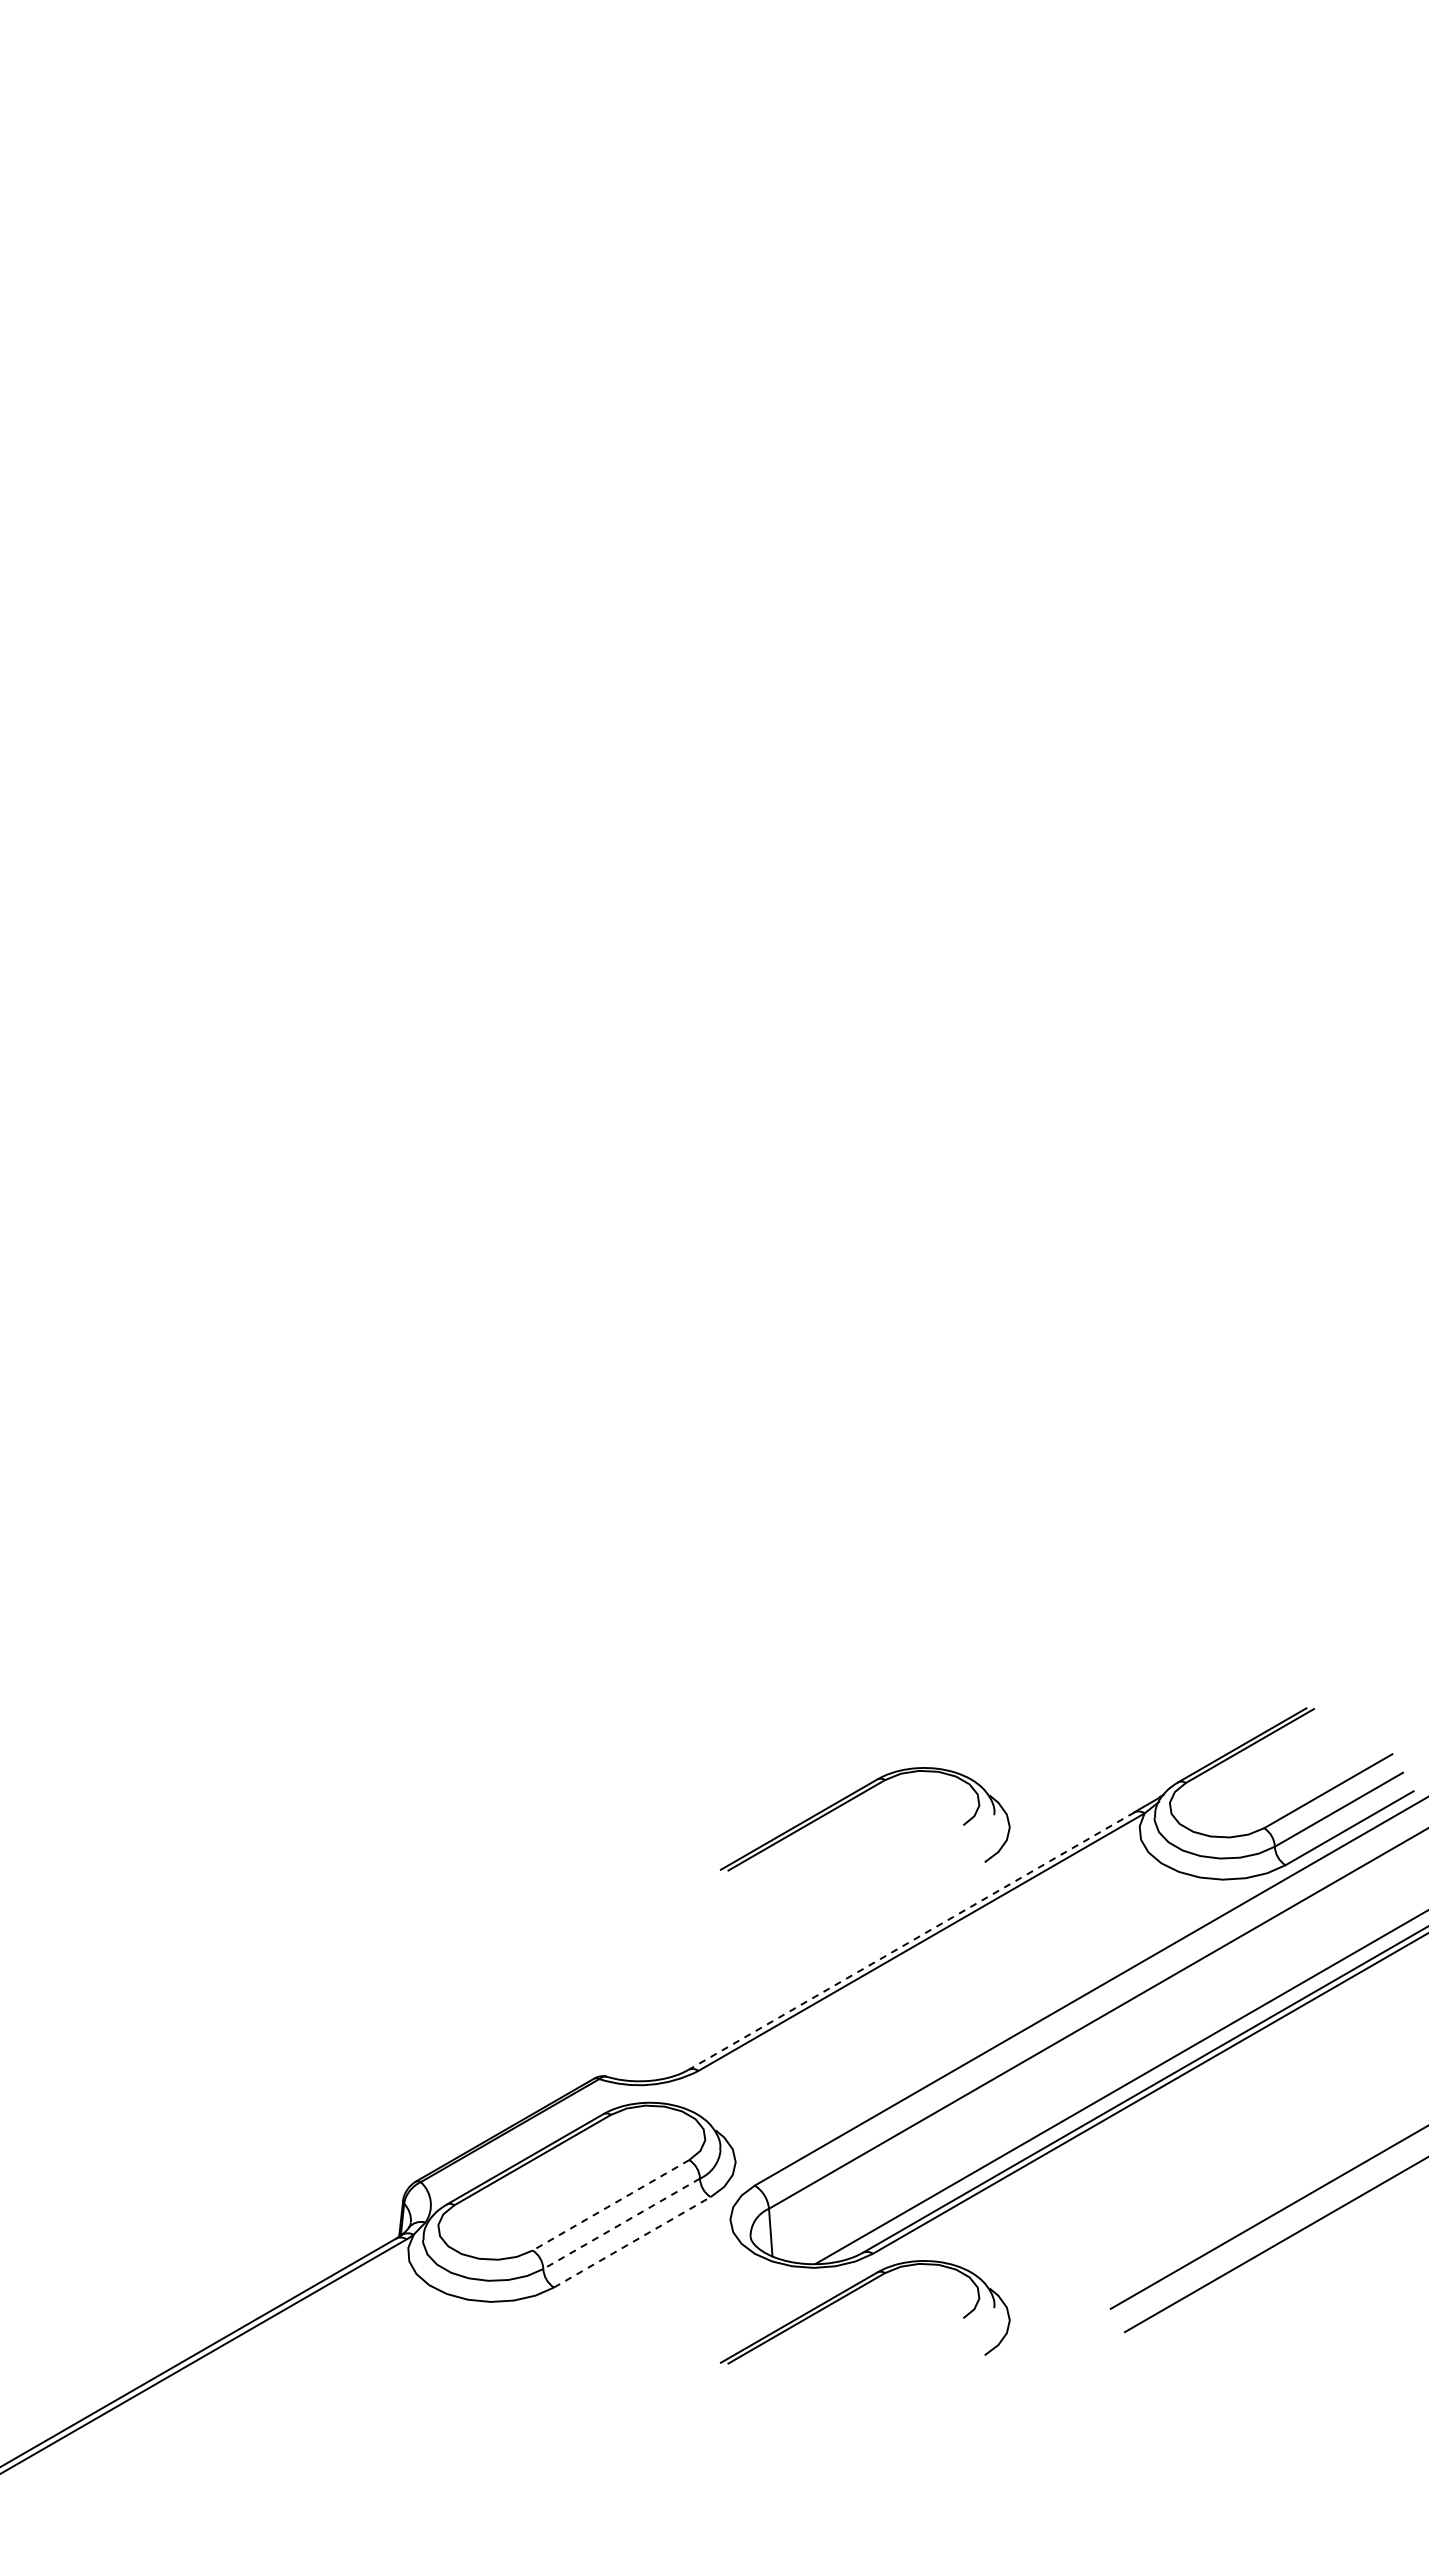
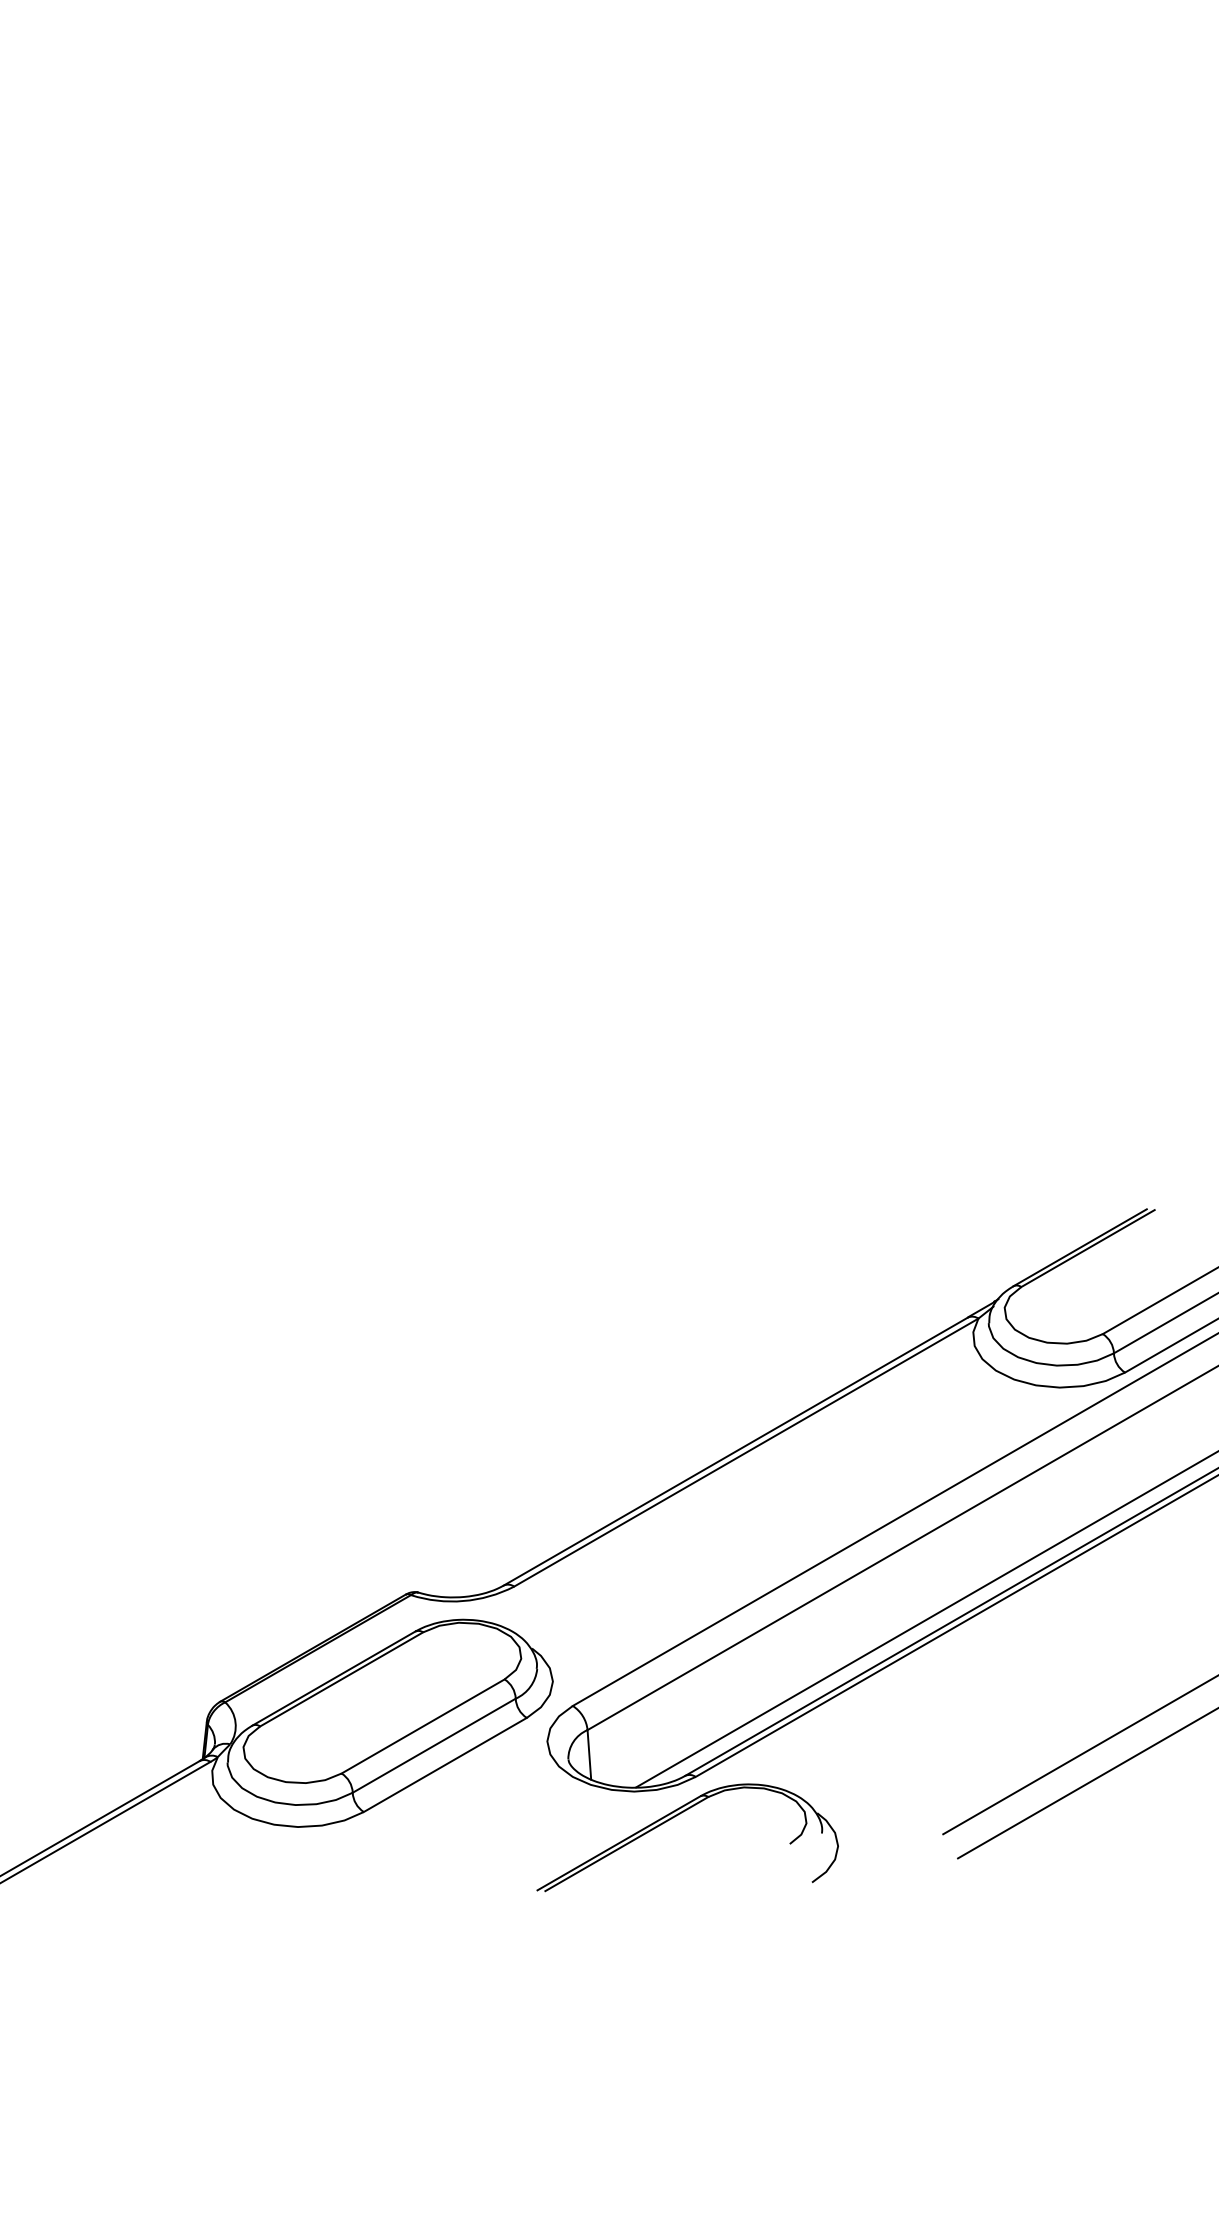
part: (850, 1801) -> (672, 1306), removed
line: (911, 1941) -> (735, 1451), dashed -> solid
line: (610, 2205) -> (422, 1726), dashed -> solid
line: (621, 2224) -> (434, 1746), dashed -> solid
line: (632, 2242) -> (445, 1765), dashed -> solid

